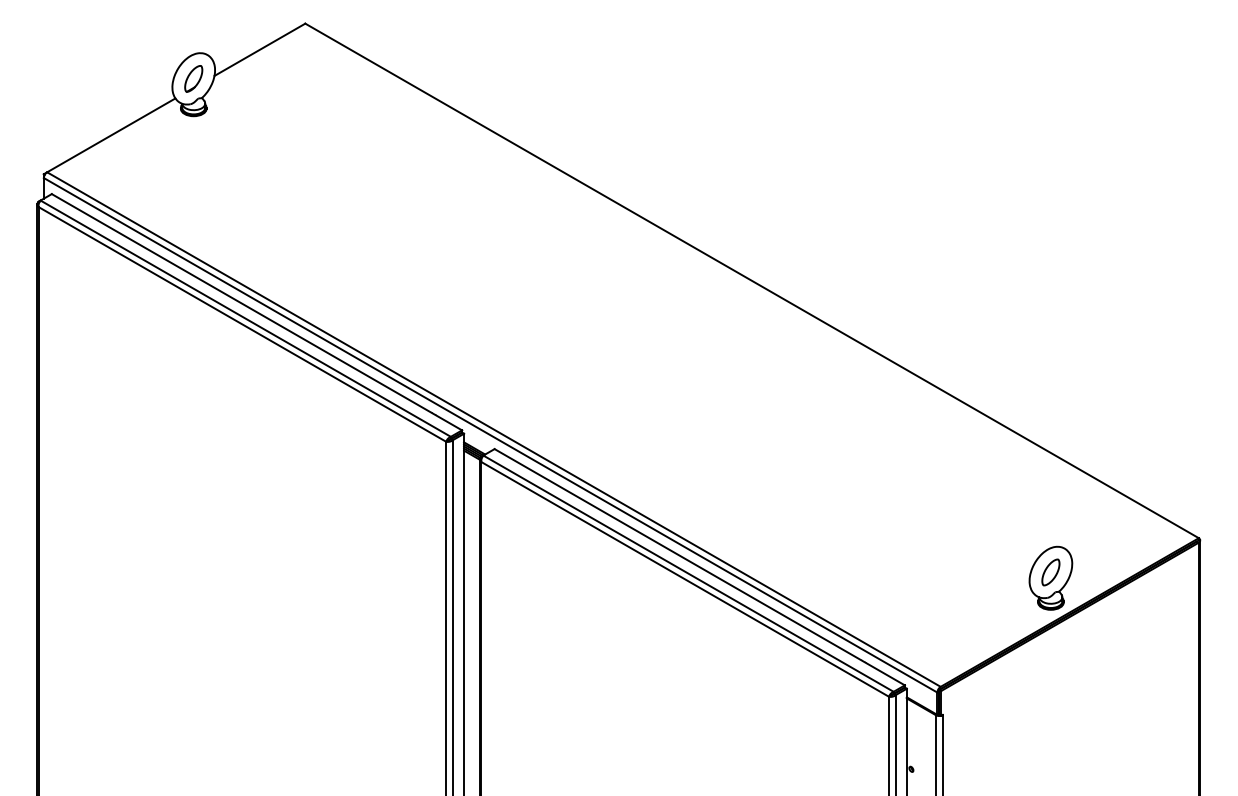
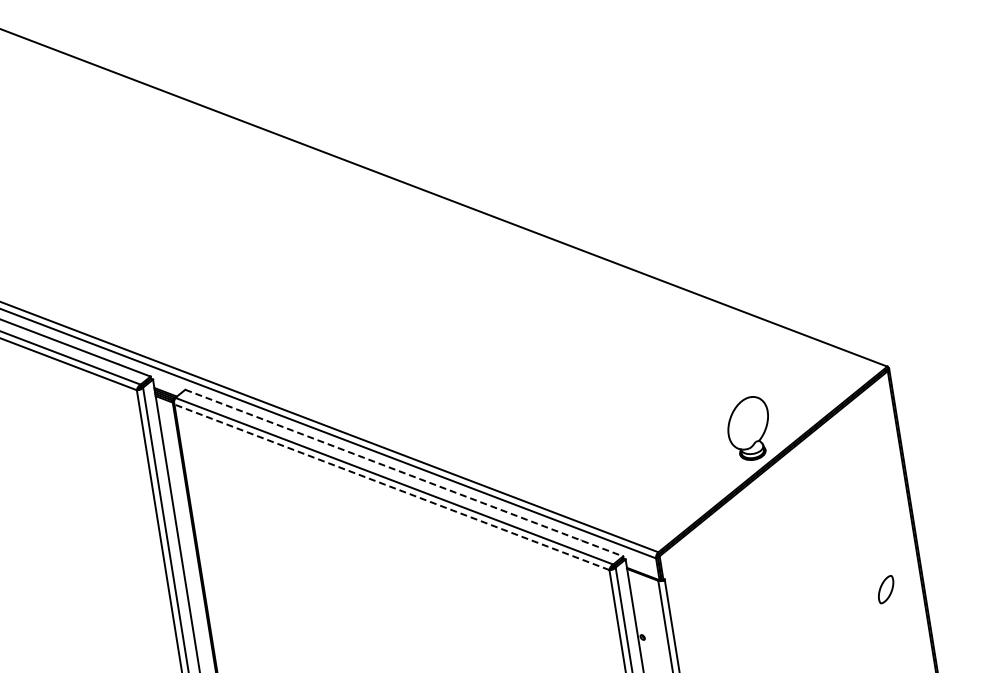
line: (699, 567) -> (404, 473), solid -> dashed
part: (1050, 572) -> (885, 589), moved
line: (684, 579) -> (391, 487), solid -> dashed

